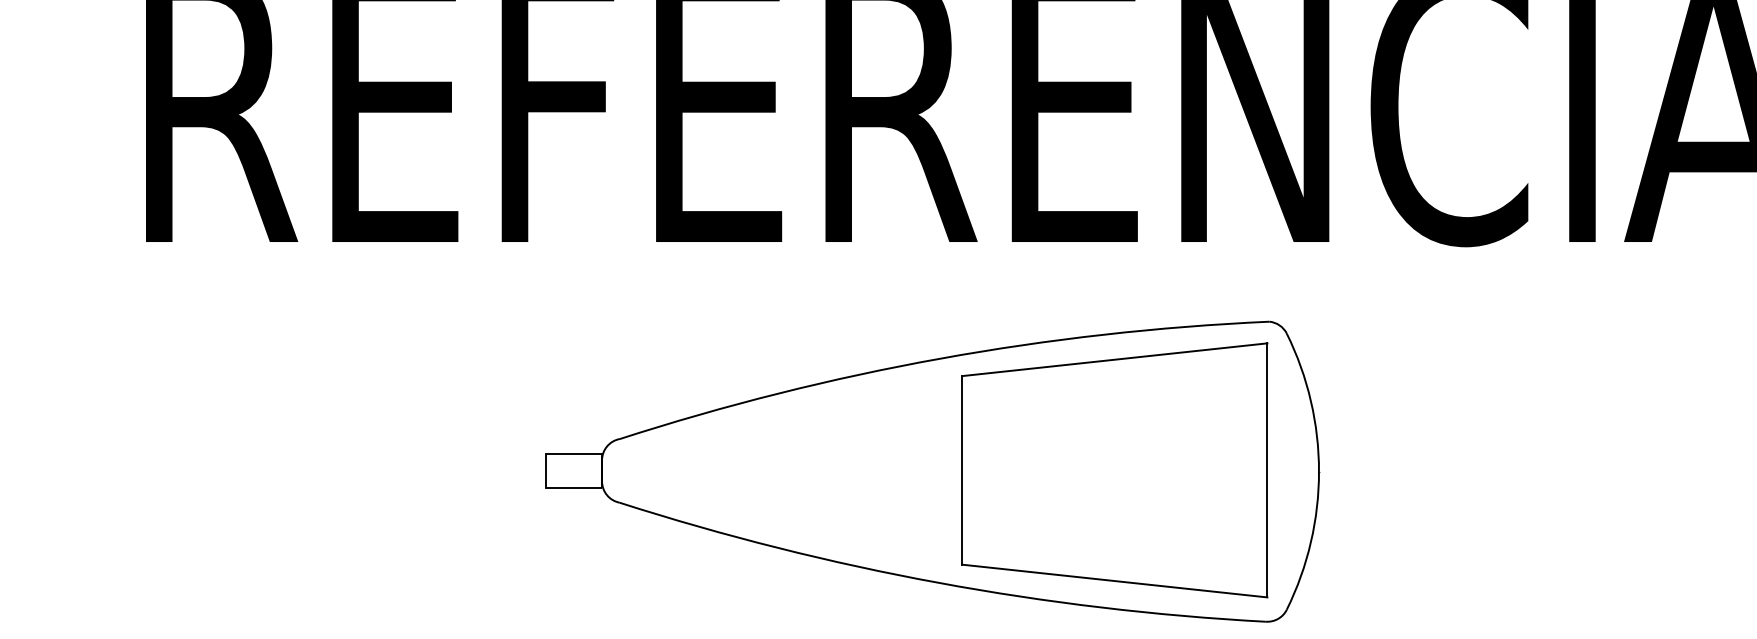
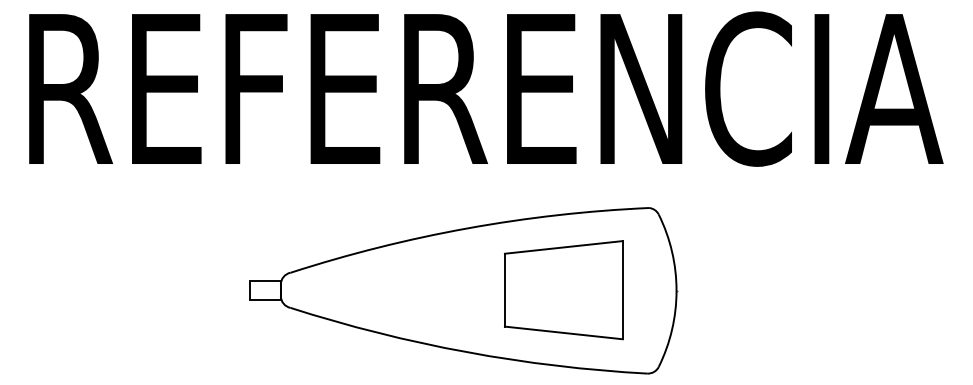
part: (1114, 471) -> (563, 290), size x0.7

